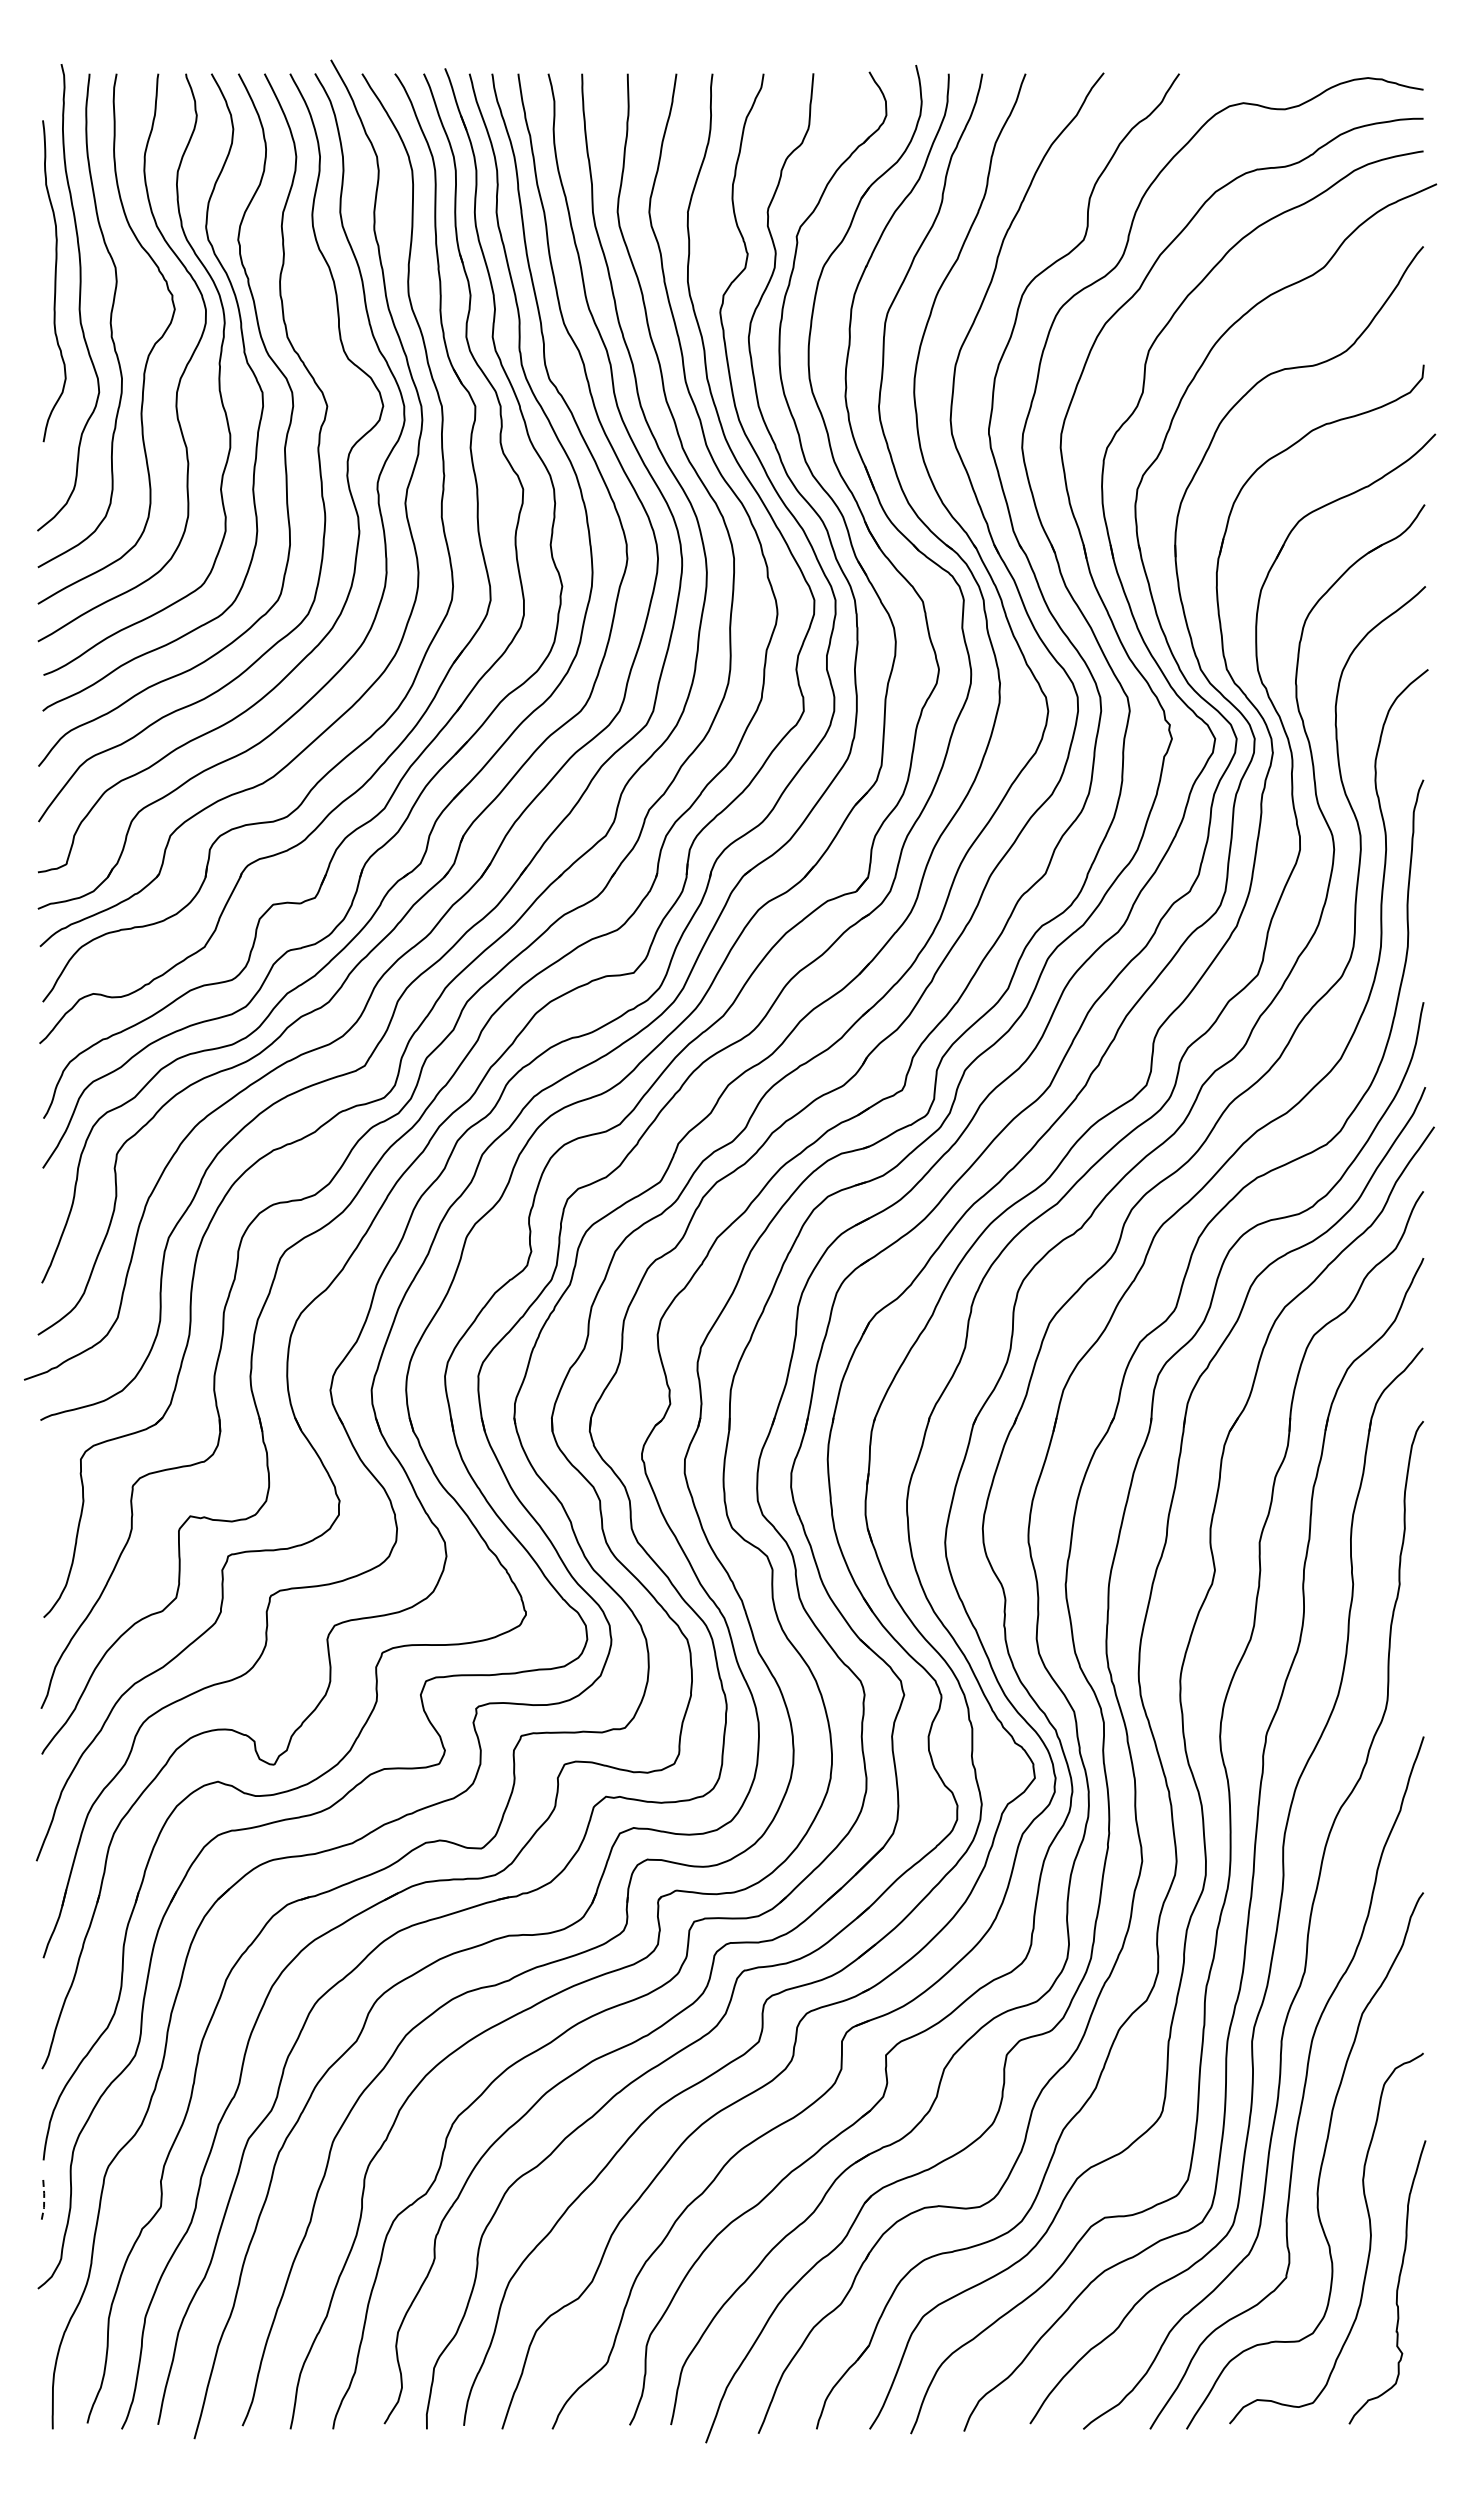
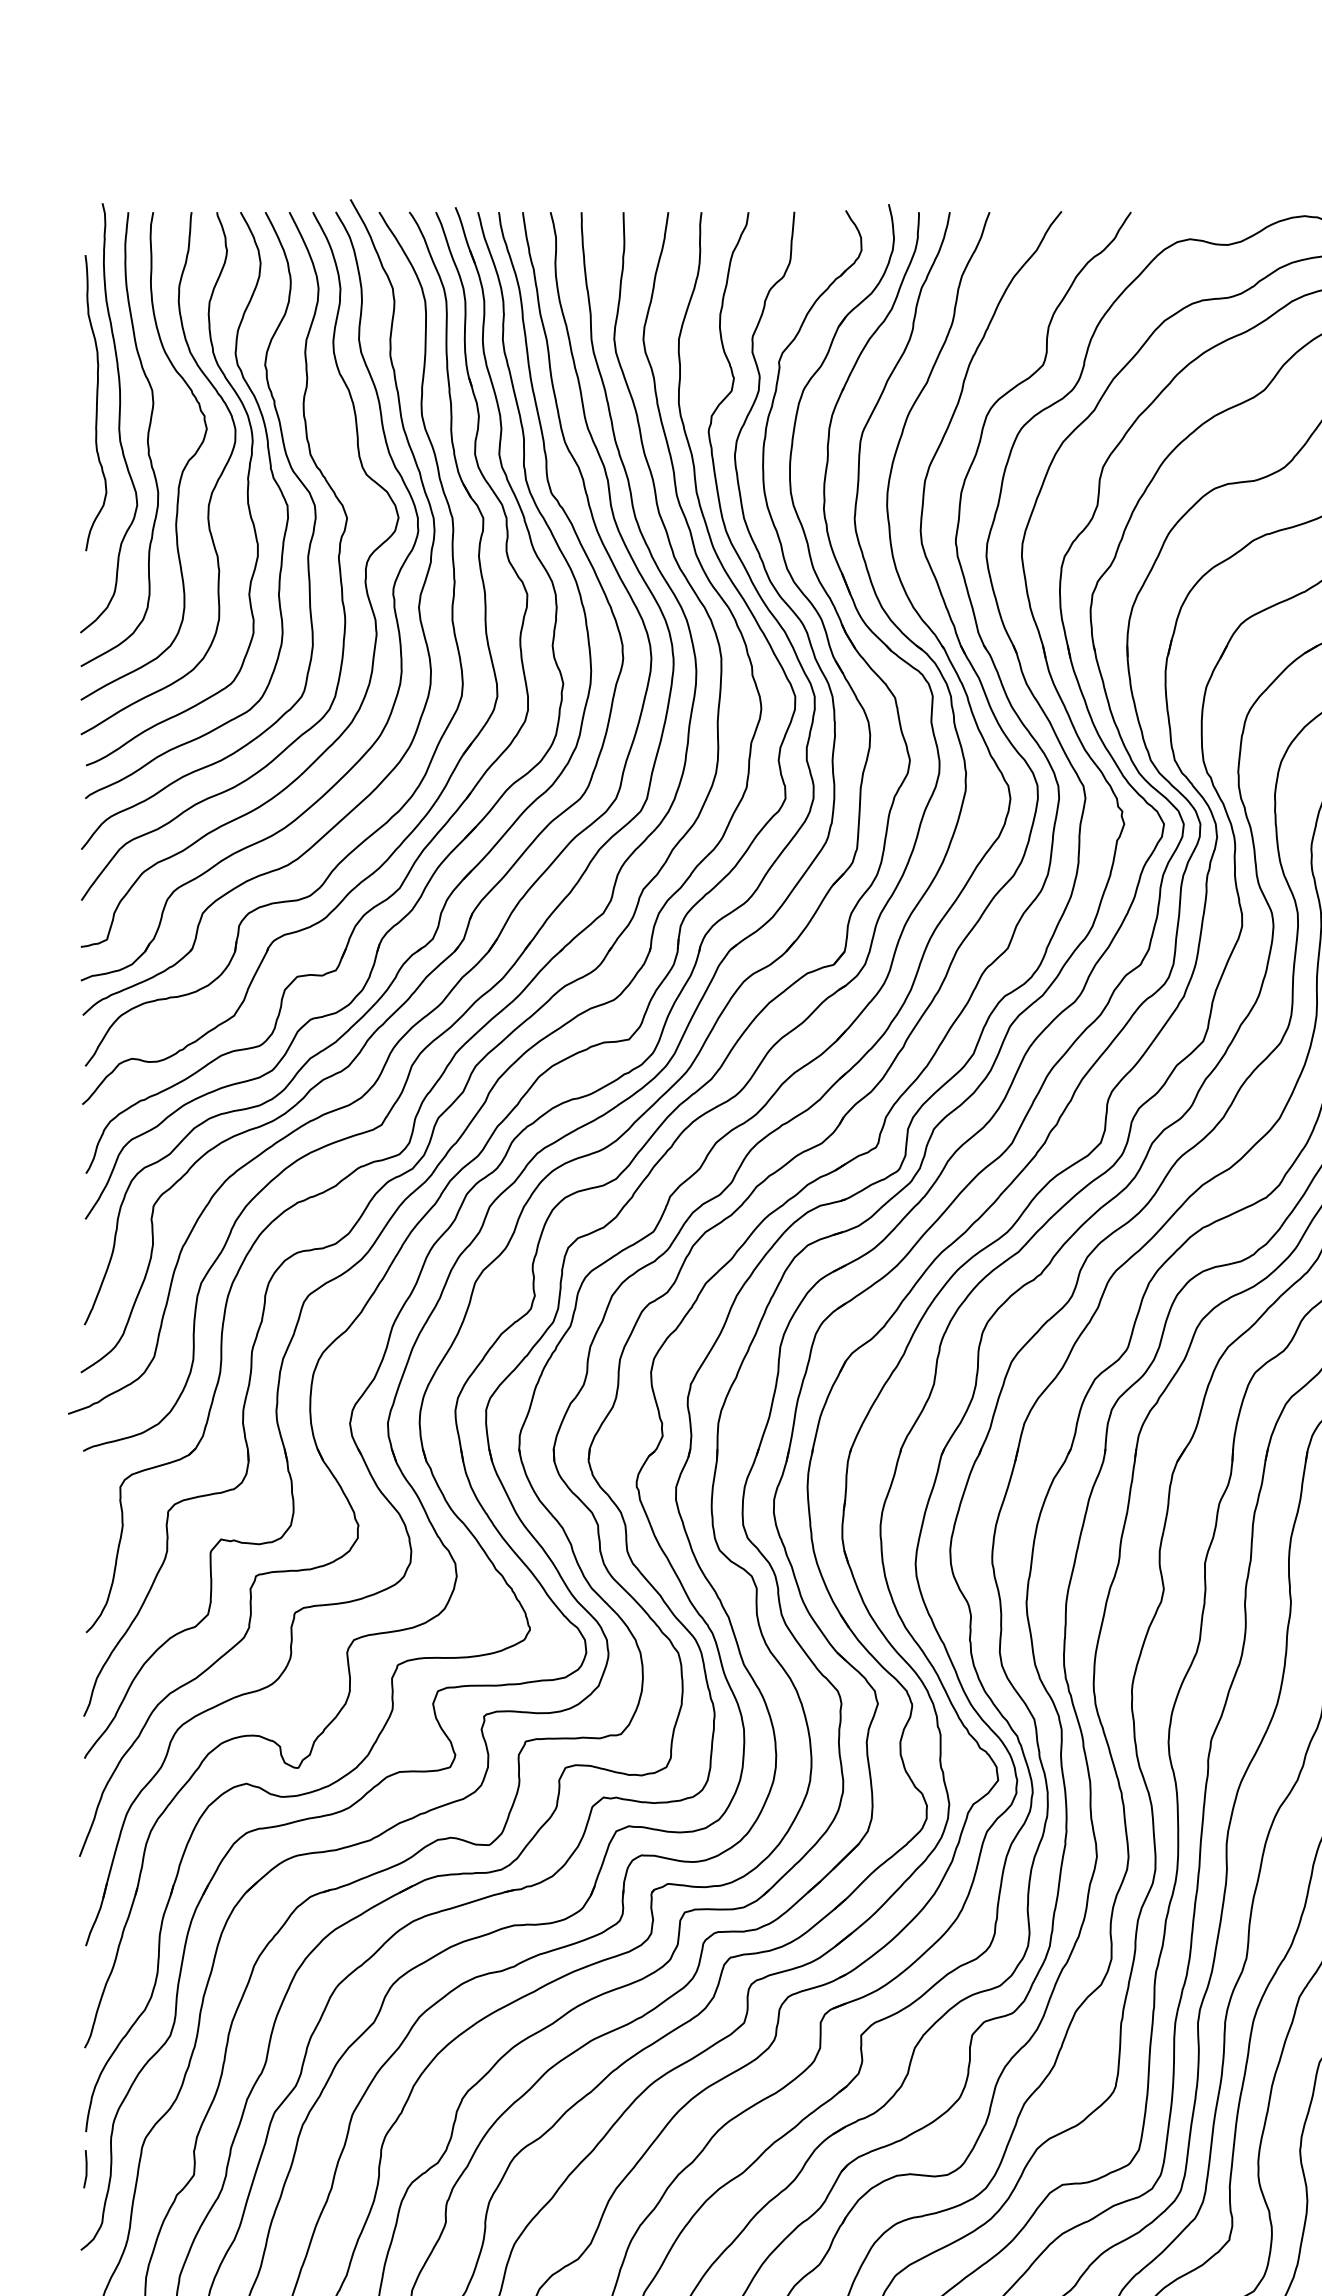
line: (44, 2201) -> (86, 2169), dashed -> solid

